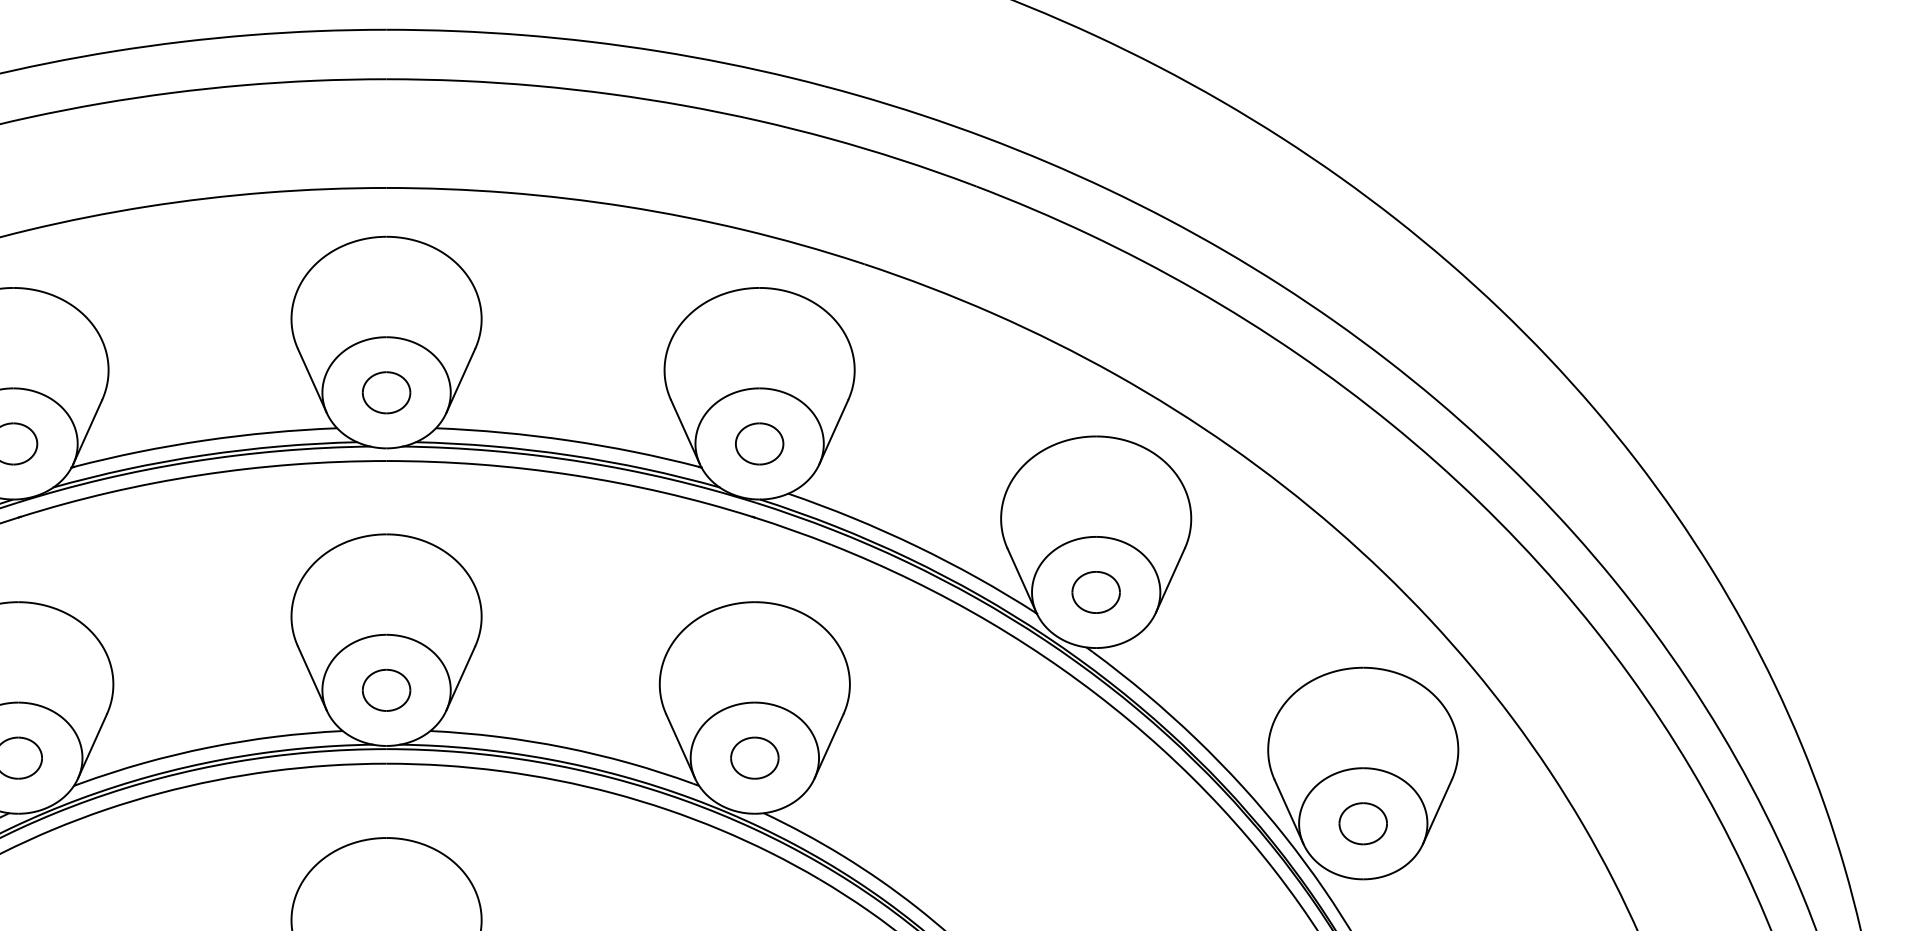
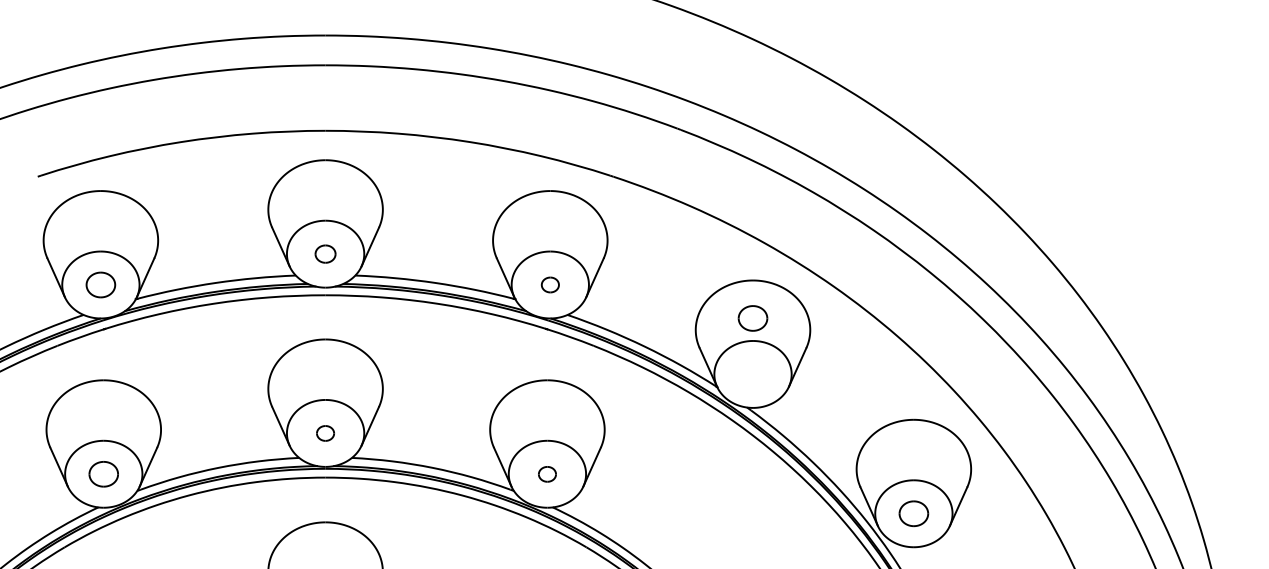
part: (386, 391) -> (325, 253), size x0.7
part: (759, 443) -> (550, 284), size x0.6
part: (1095, 592) -> (752, 318), moved
part: (386, 690) -> (325, 433), size x0.6
part: (754, 758) -> (547, 474), size x0.6

